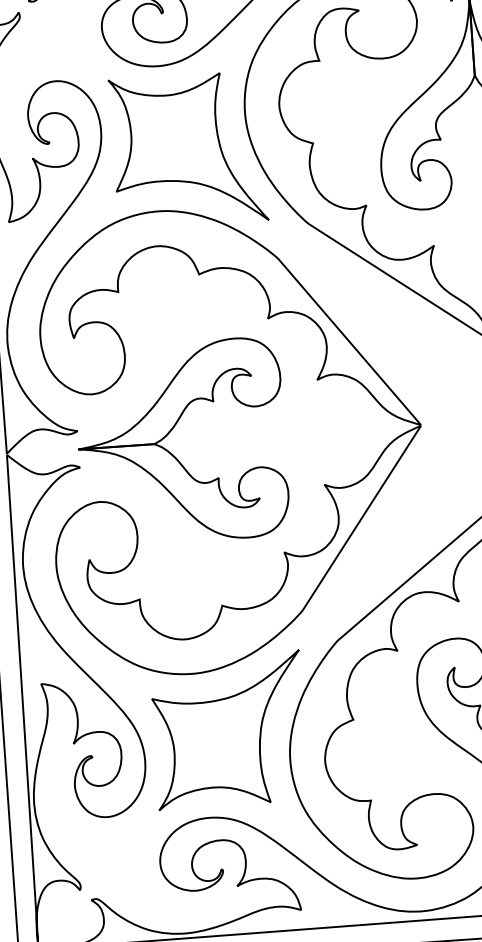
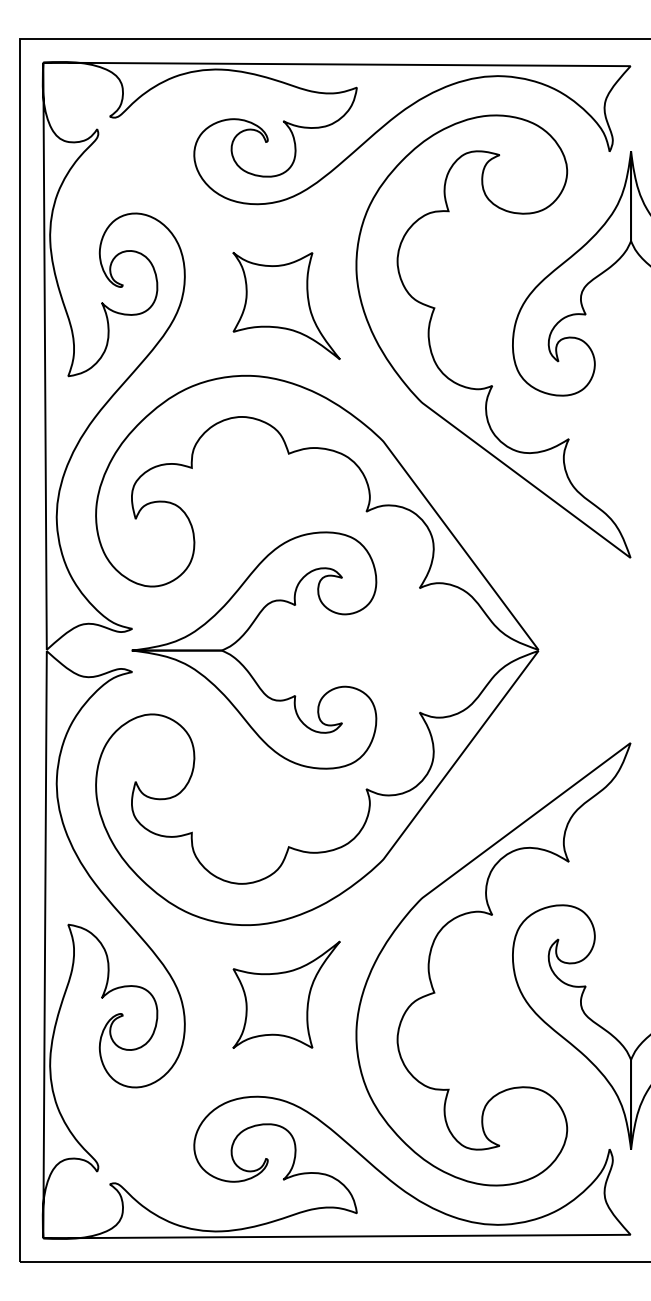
part: (188, 149) -> (286, 305), size x0.6
part: (229, 729) -> (286, 994), size x0.6

